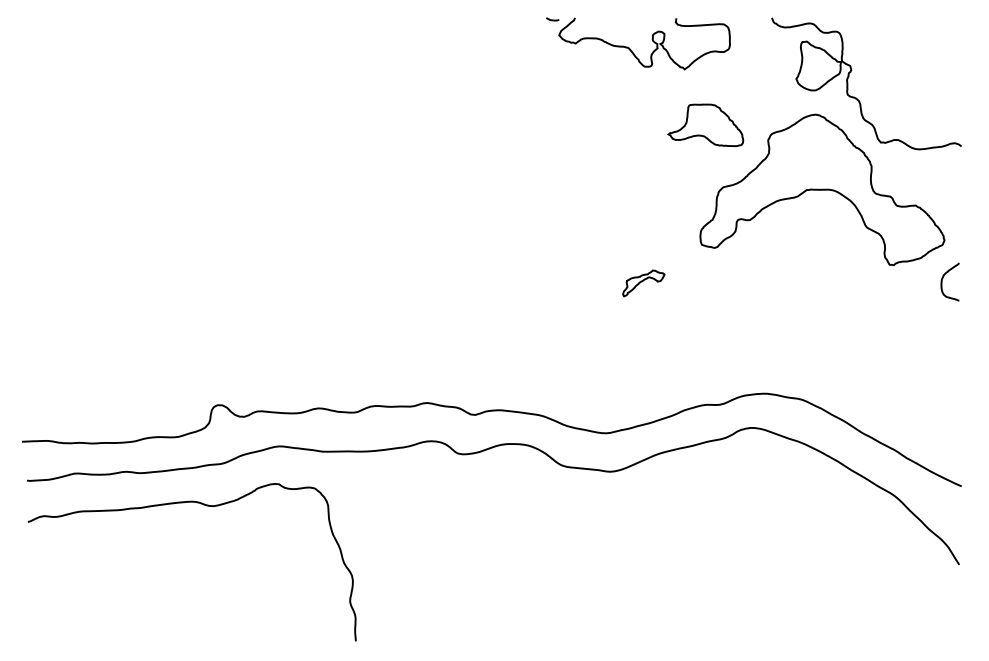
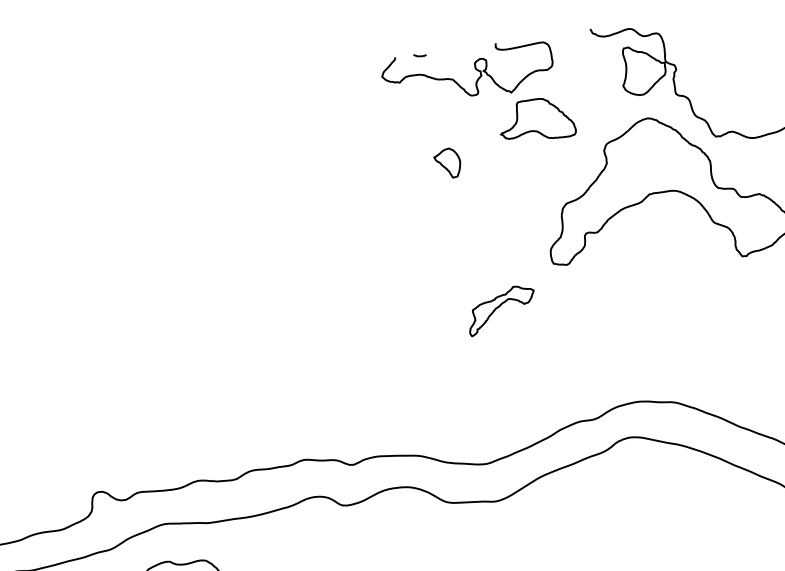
line: (552, 19) -> (419, 55), moved
part: (705, 124) -> (536, 119), moved
part: (611, 130) -> (447, 163), added
part: (643, 283) -> (501, 310), size x1.67

